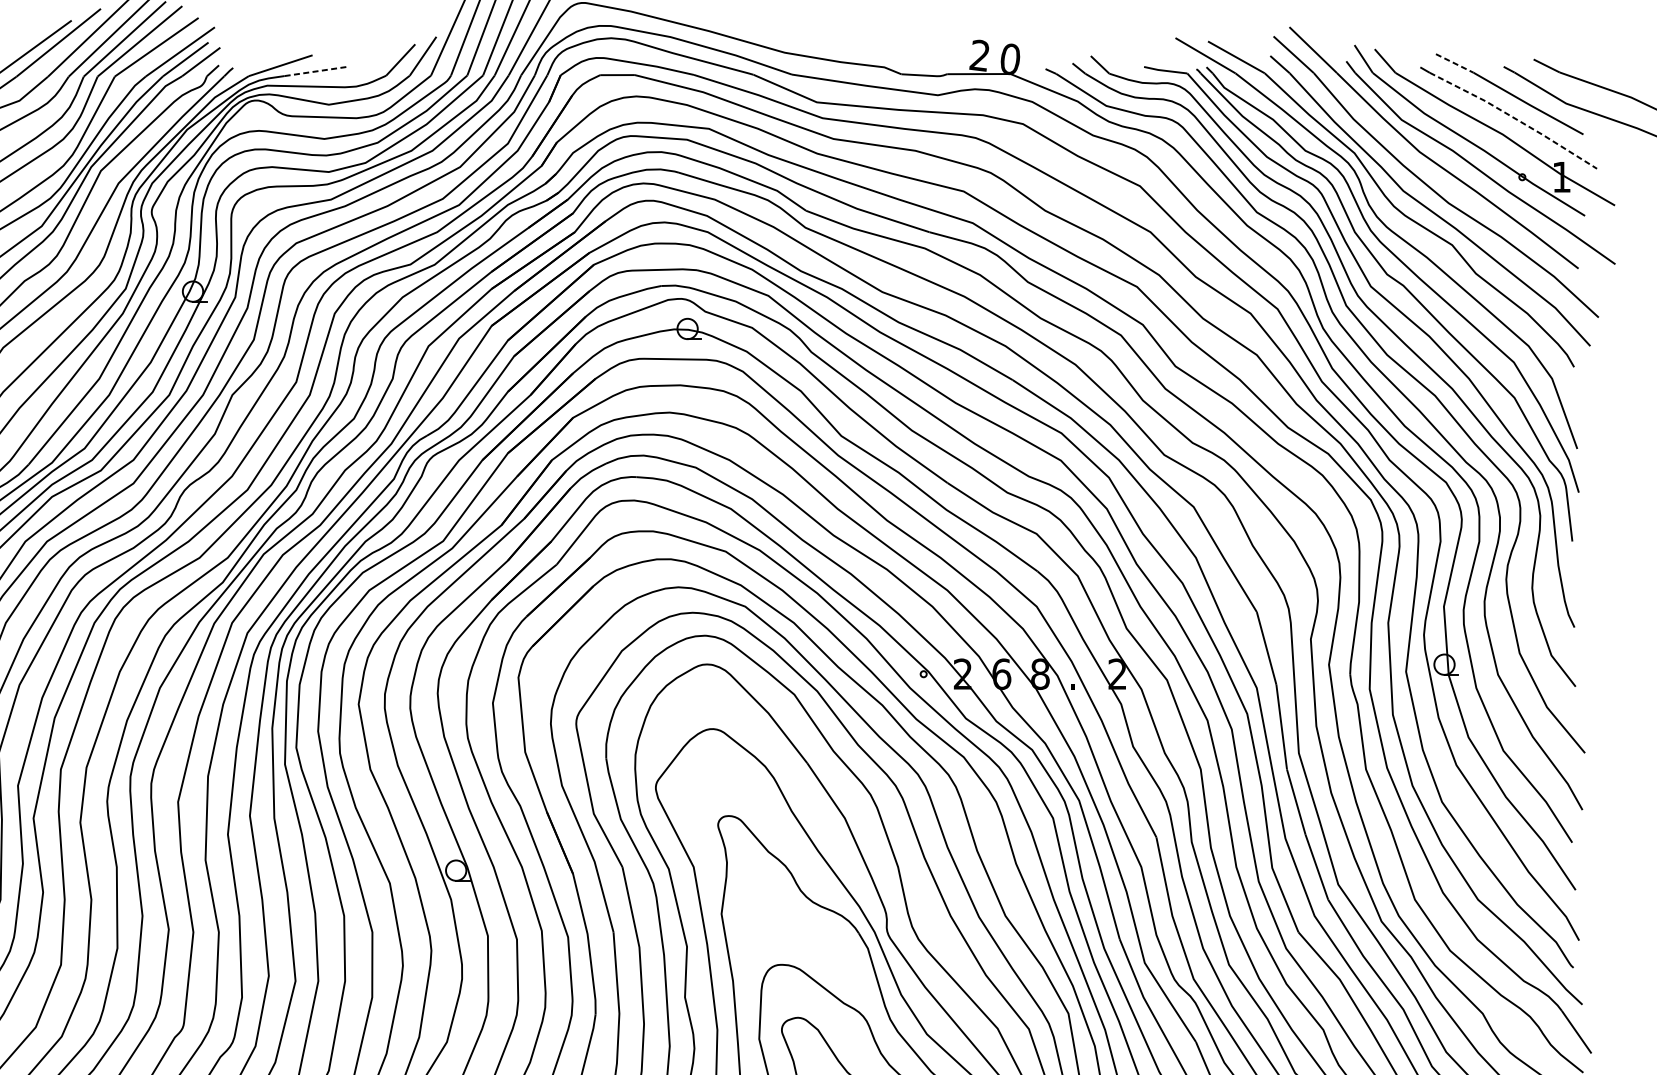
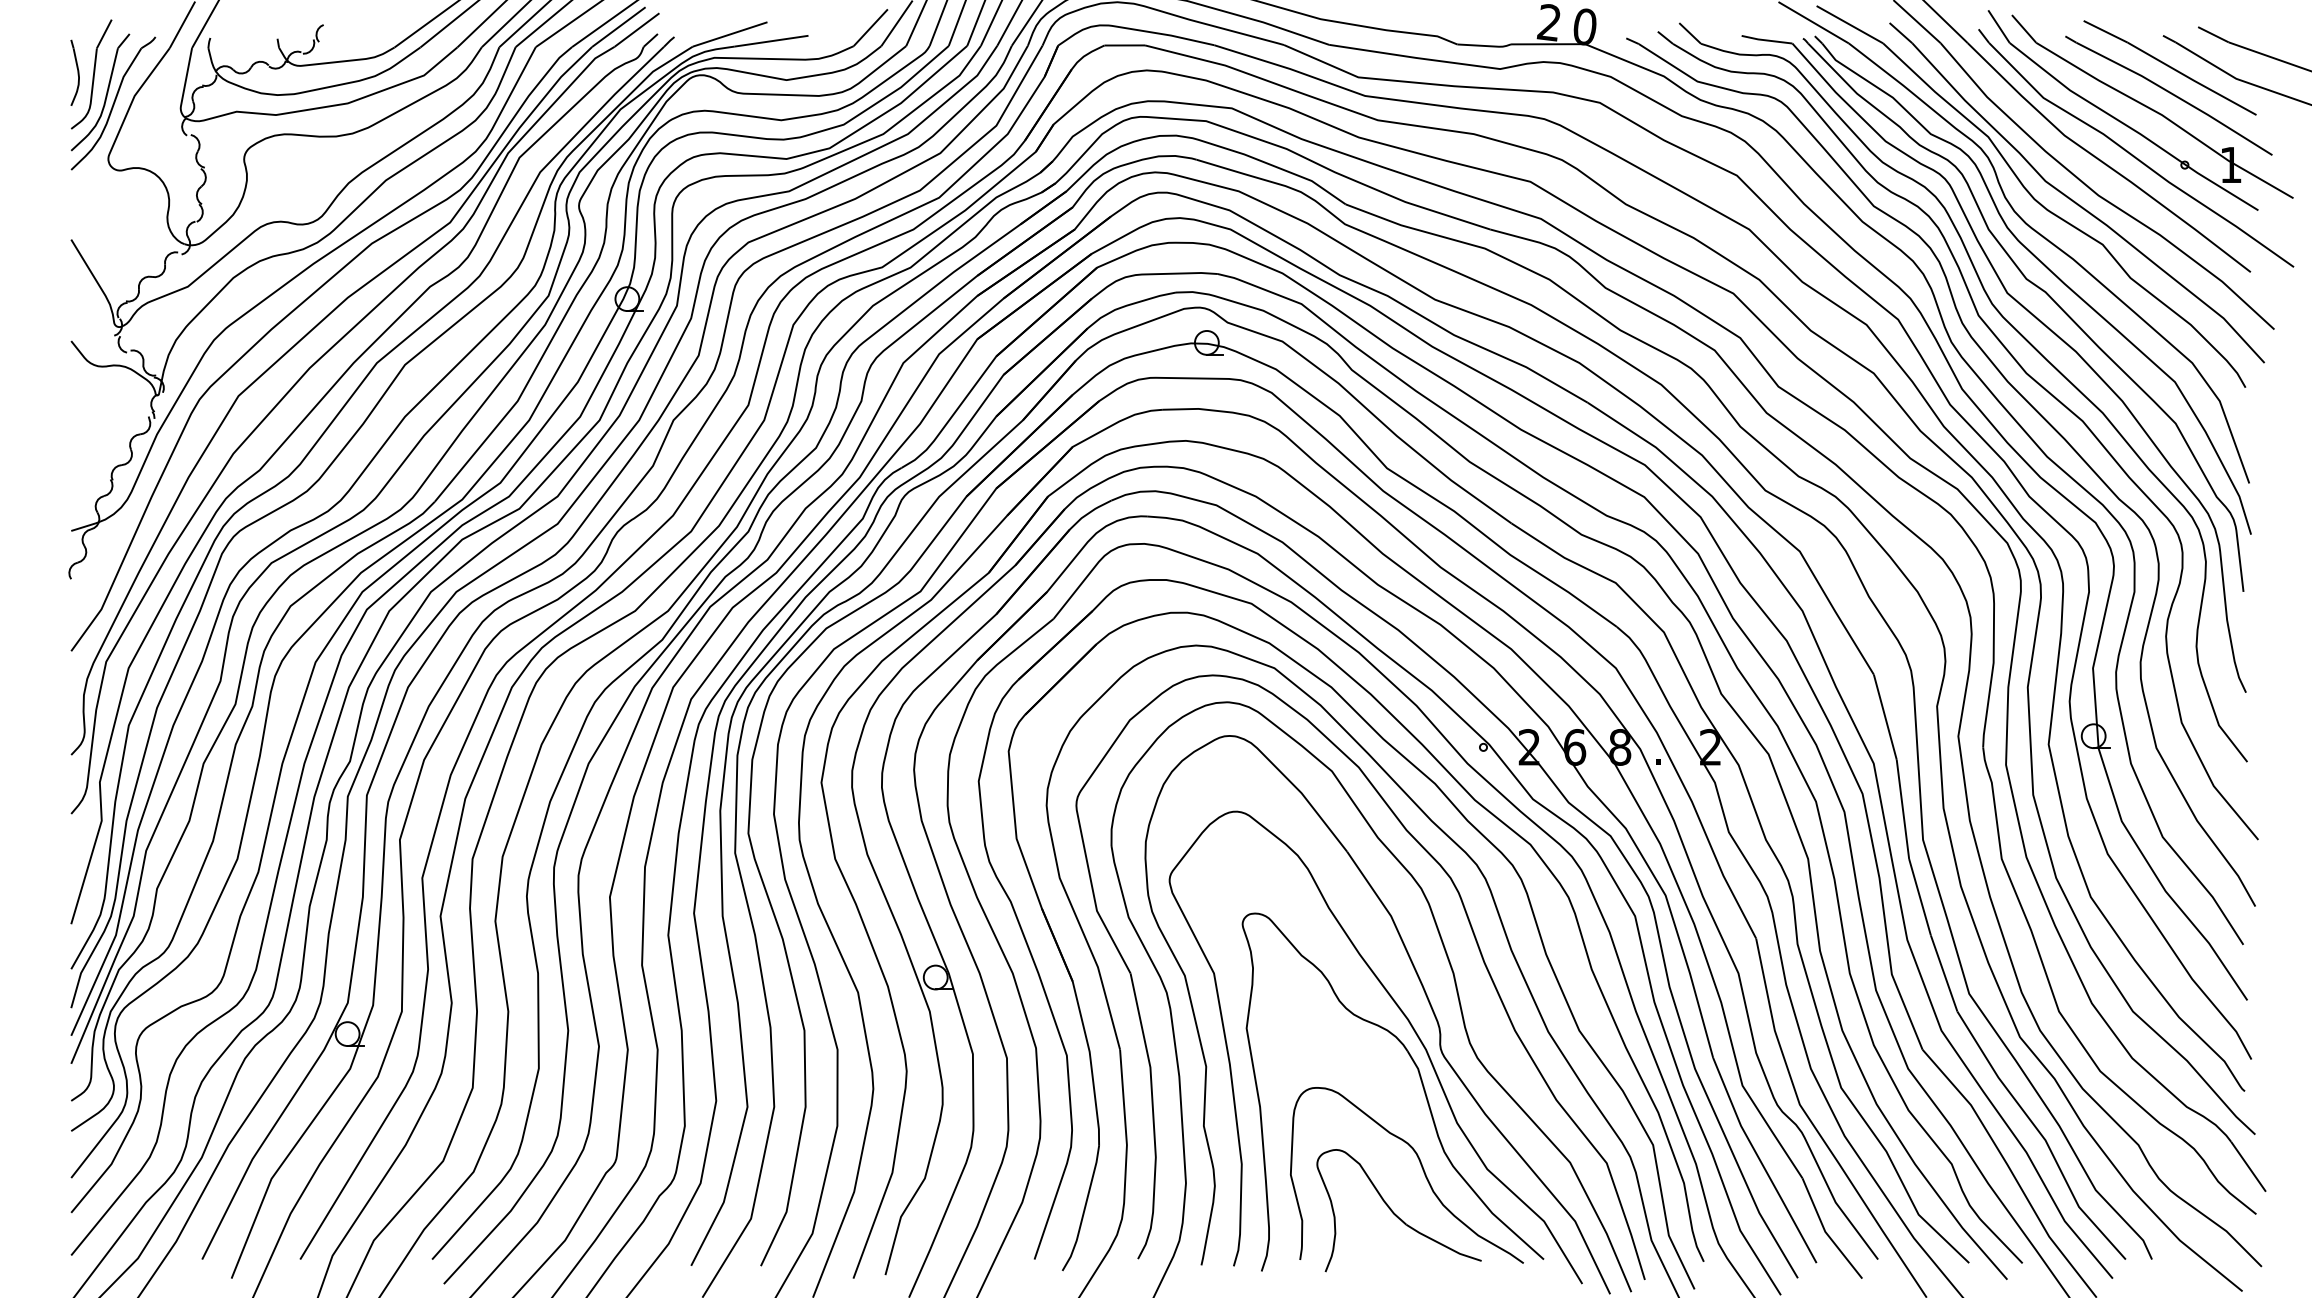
line: (1454, 63) -> (2105, 31), dashed -> solid
line: (316, 71) -> (772, 41), dashed -> solid
line: (1515, 118) -> (2176, 96), dashed -> solid

